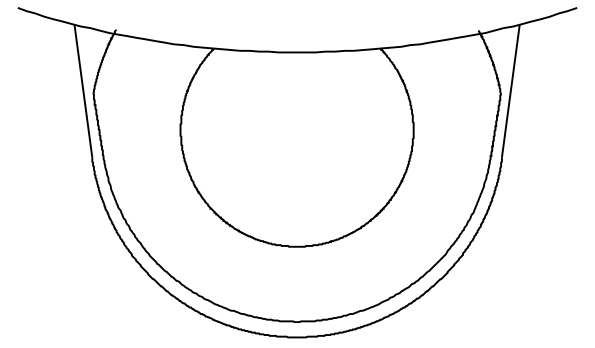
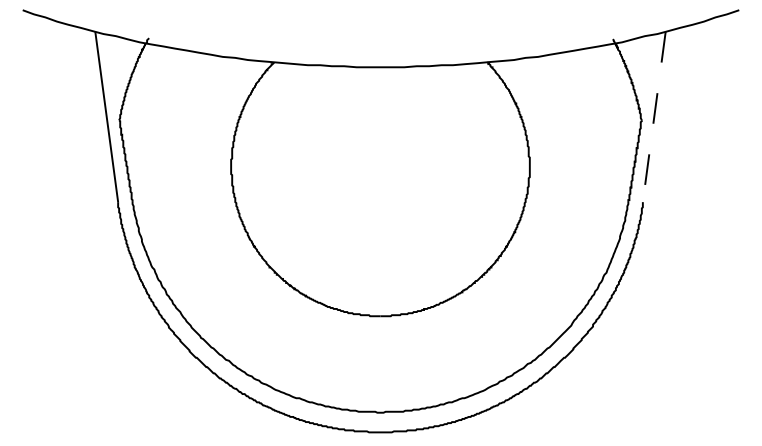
line: (510, 91) -> (653, 117), solid -> dashed

